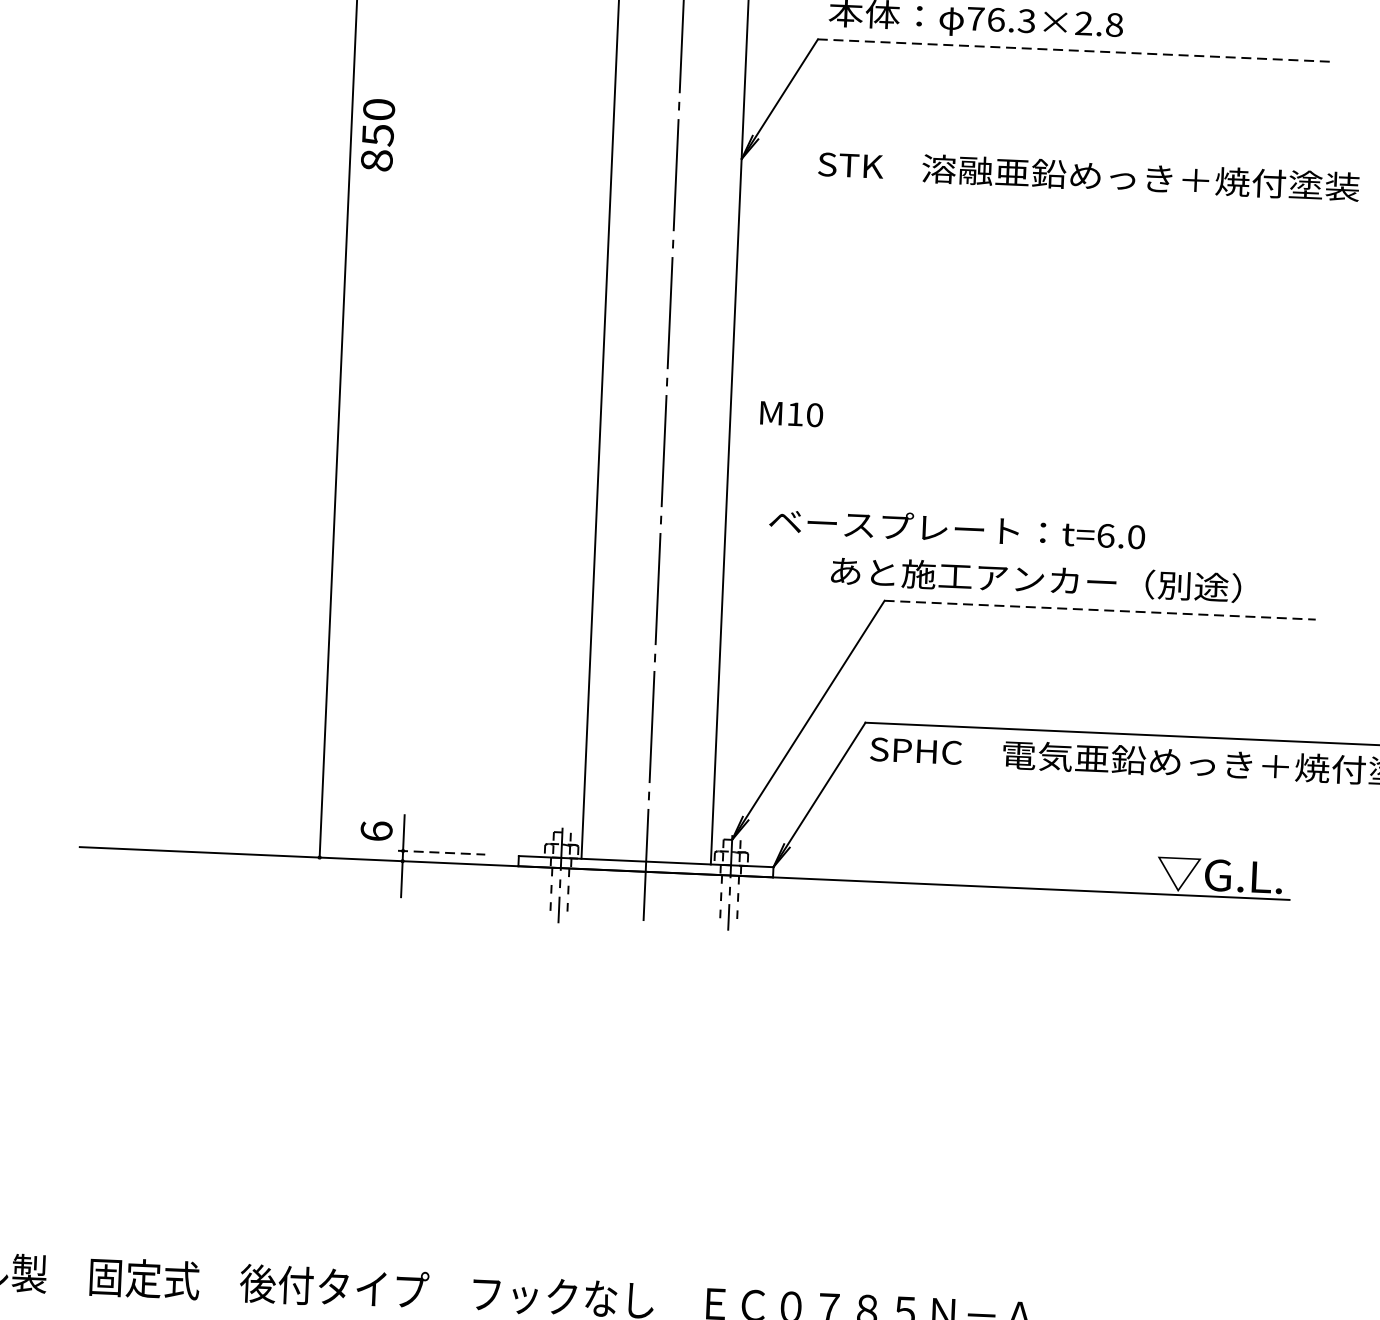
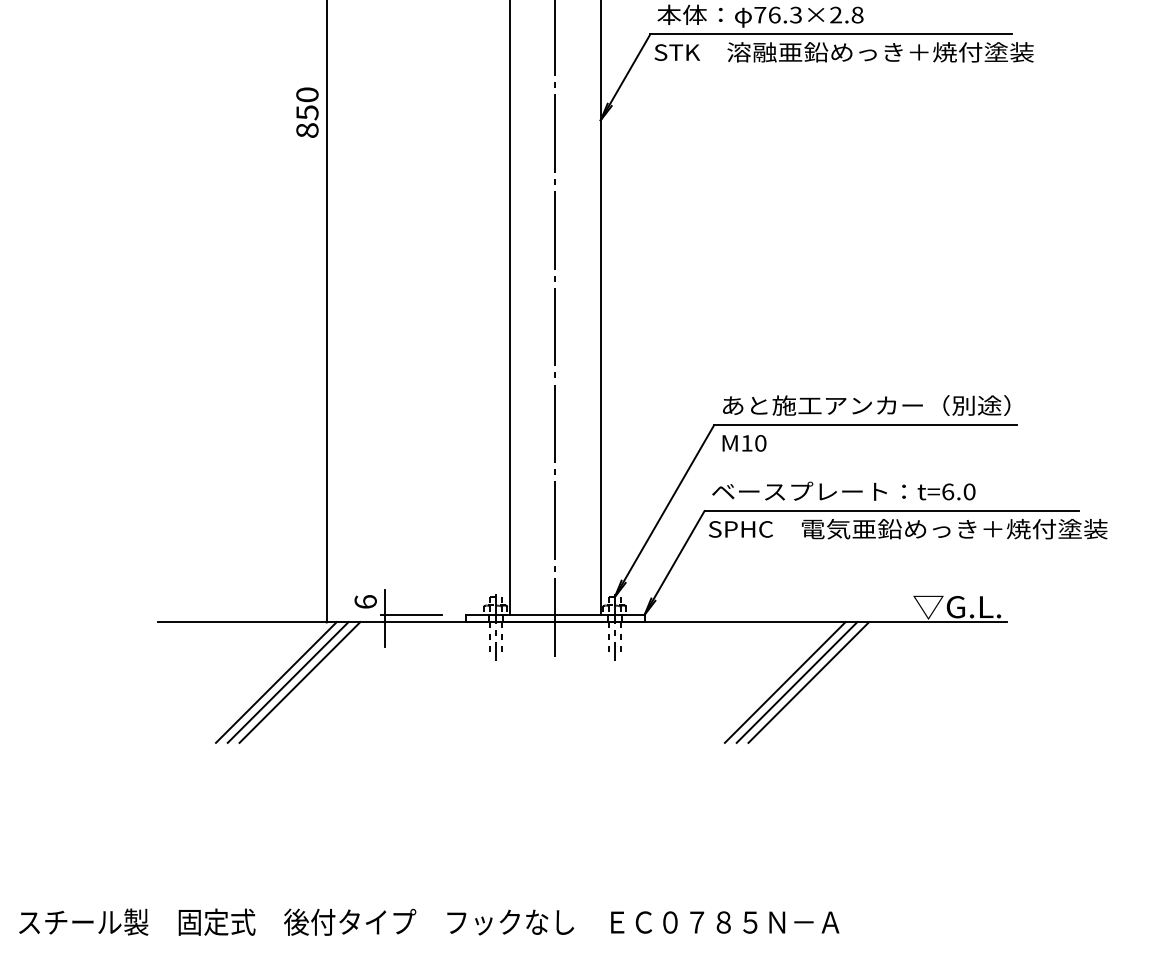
line: (1076, 50) -> (831, 34), dashed -> solid
text: (378, 134) -> (307, 112), moved
text: (1087, 175) -> (843, 52), moved
text: (791, 414) -> (744, 443), moved
text: (956, 527) -> (843, 490), moved
text: (1035, 579) -> (866, 405), moved
line: (1100, 610) -> (865, 425), dashed -> solid
line: (441, 852) -> (411, 614), dashed -> solid
line: (242, 940) -> (275, 682), added
line: (260, 941) -> (287, 682), added
line: (277, 942) -> (299, 682), added
line: (968, 972) -> (784, 682), added
line: (985, 972) -> (796, 682), added
line: (1003, 973) -> (808, 682), added

